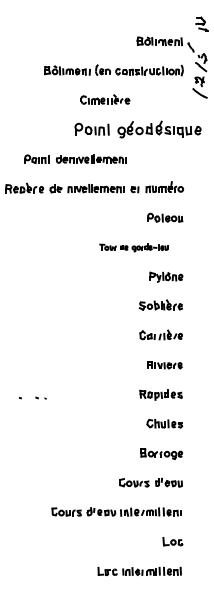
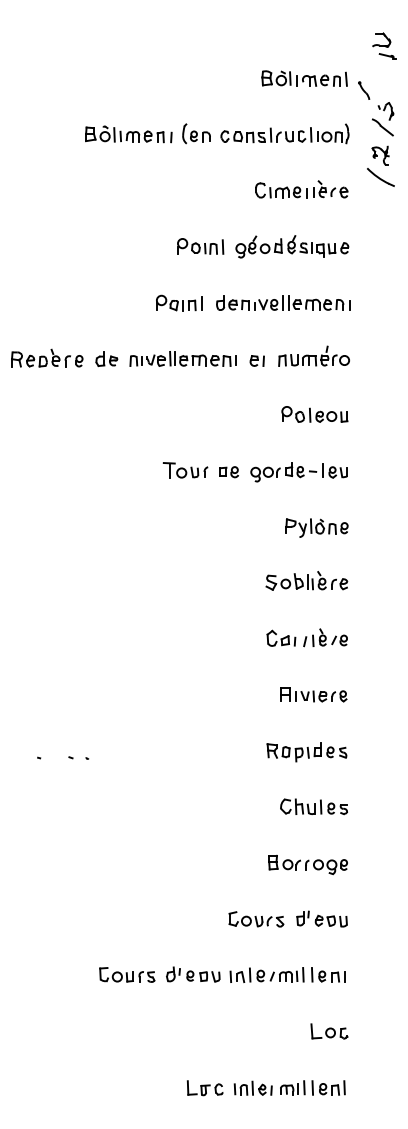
part: (105, 99) -> (302, 189), moved
part: (137, 129) -> (262, 246), size x0.71
part: (75, 158) -> (252, 301), moved
part: (133, 247) -> (254, 471), size x1.43

